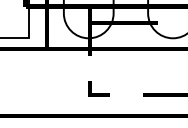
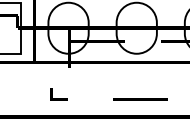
line: (98, 93) -> (58, 98), moved

